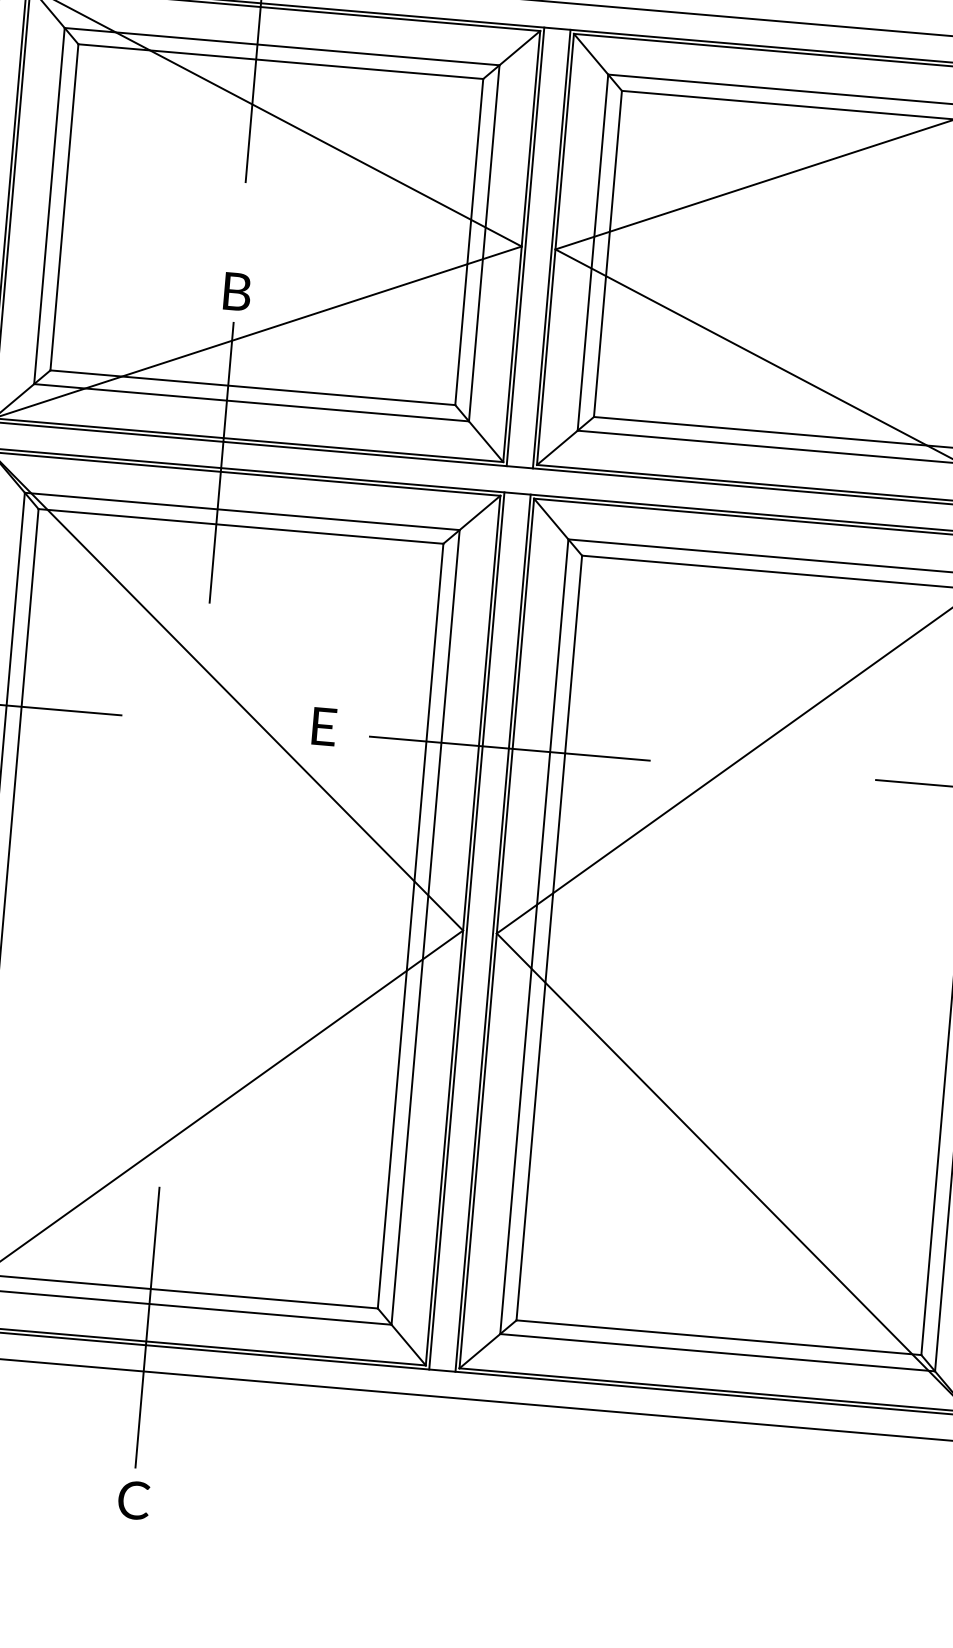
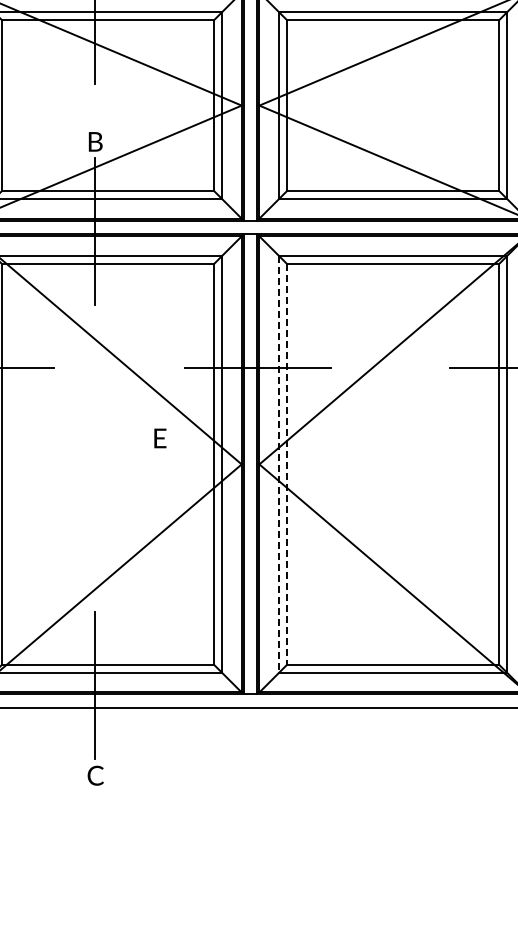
text: (324, 726) -> (160, 438), moved
line: (535, 936) -> (279, 464), solid -> dashed
line: (548, 938) -> (286, 464), solid -> dashed

